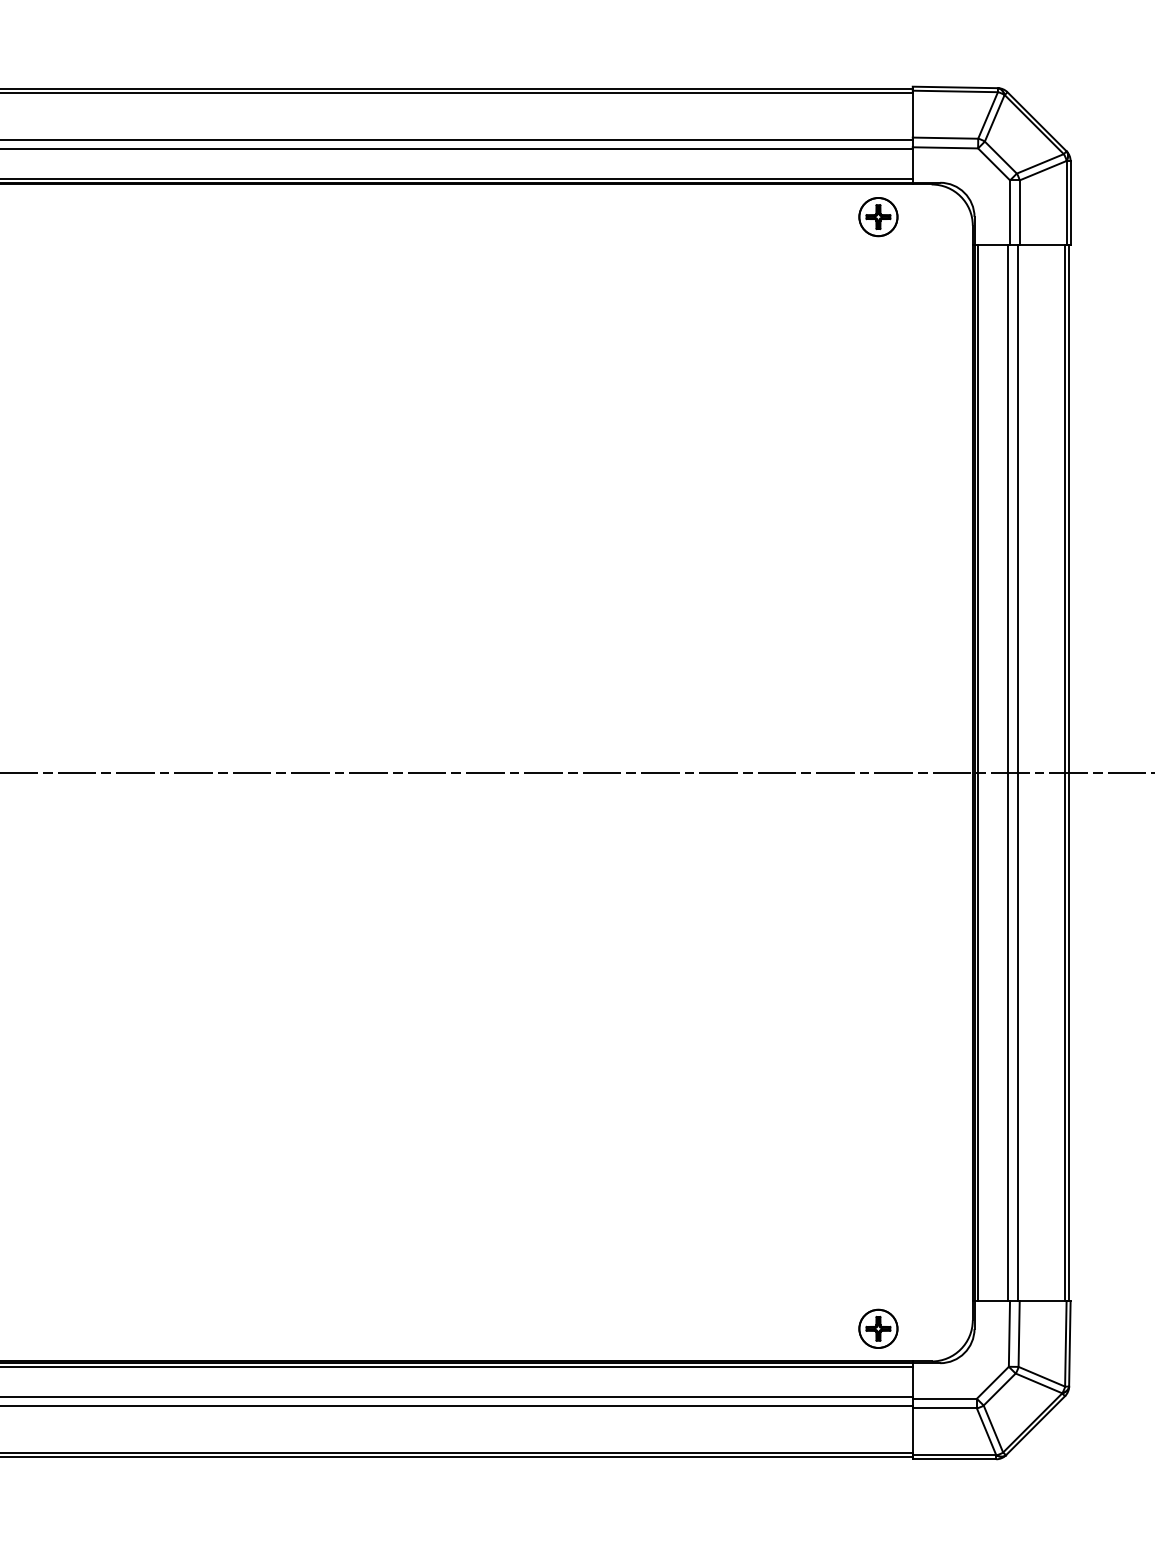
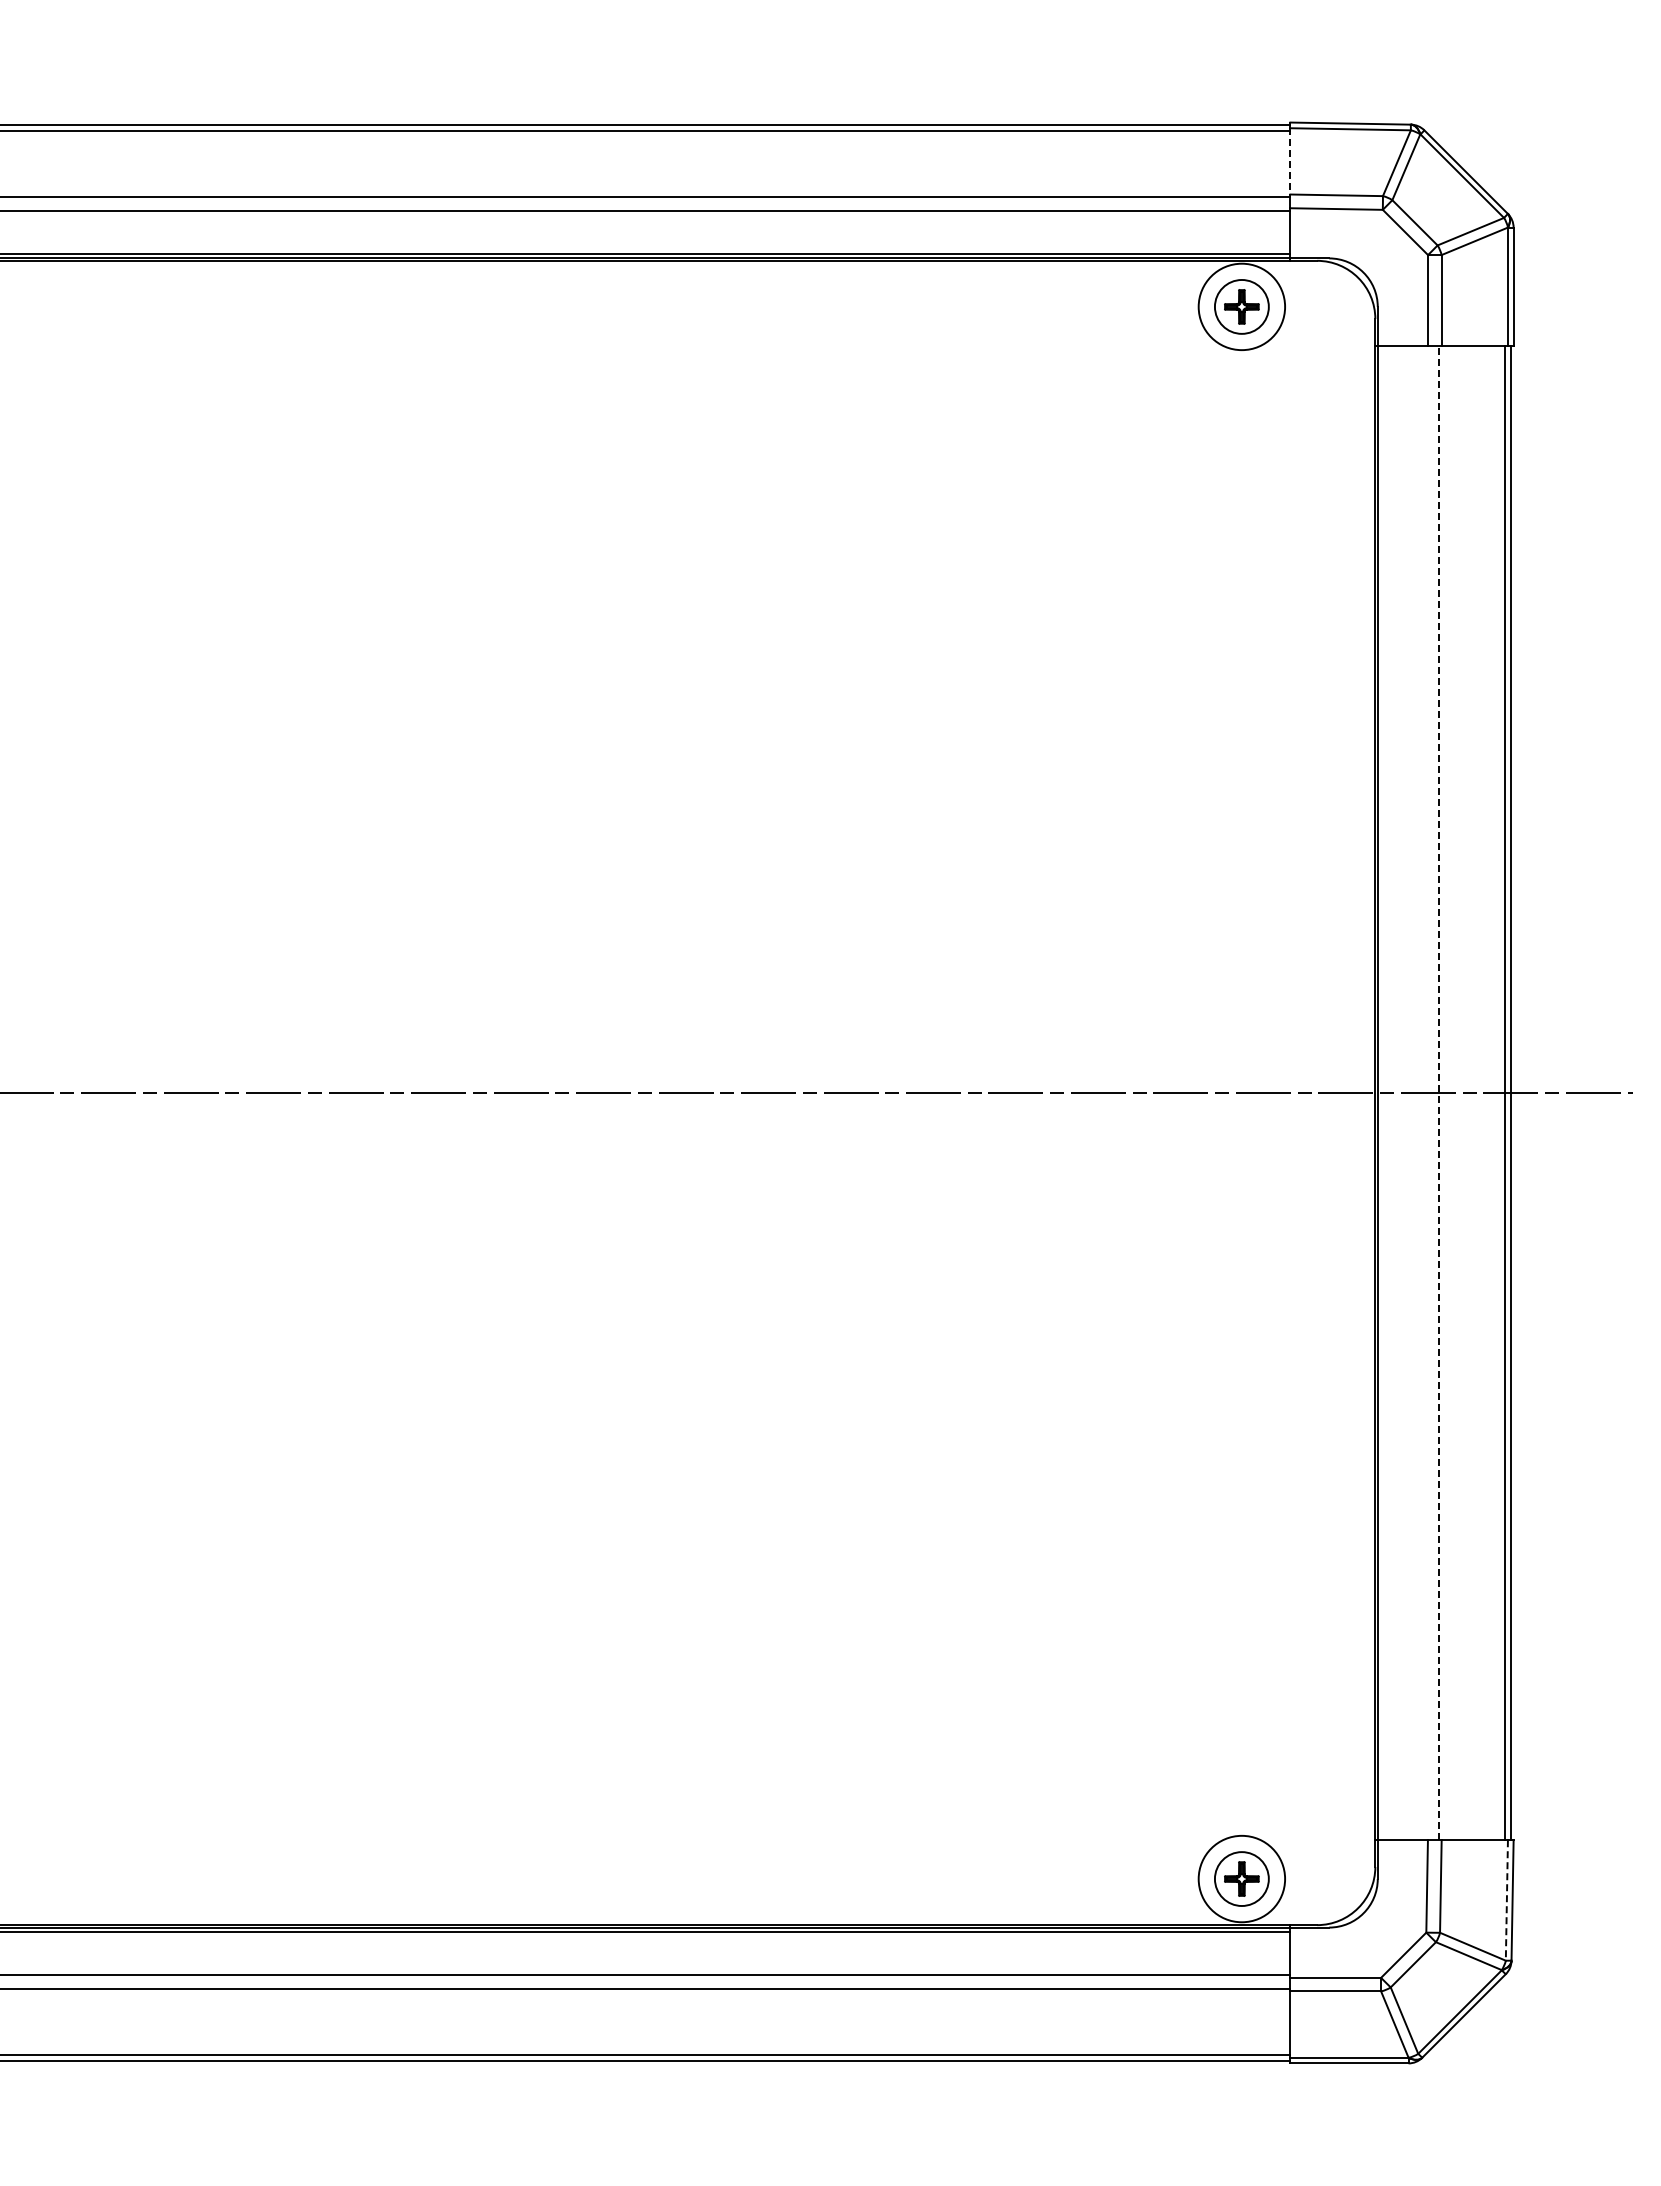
line: (912, 114) -> (1290, 161), solid -> dashed
circle: (878, 216) -> (1241, 306), size x1.6
line: (977, 772) -> (1382, 1092), removed
line: (1008, 772) -> (1425, 1092), removed
line: (1017, 772) -> (1438, 1092), solid -> dashed
circle: (878, 1329) -> (1241, 1879), size x1.6
line: (1065, 1344) -> (1506, 1900), solid -> dashed

